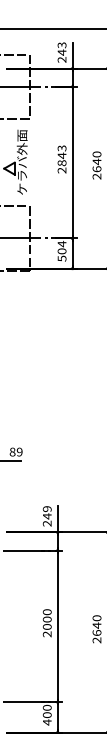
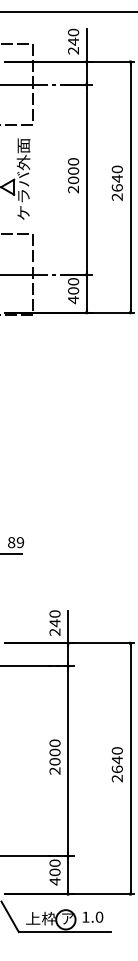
text: (62, 45) -> (73, 32), 243 -> 240
text: (62, 156) -> (73, 171), 2843 -> 2000
text: (62, 251) -> (73, 290), 504 -> 400
text: (46, 508) -> (54, 613), 249 -> 240

